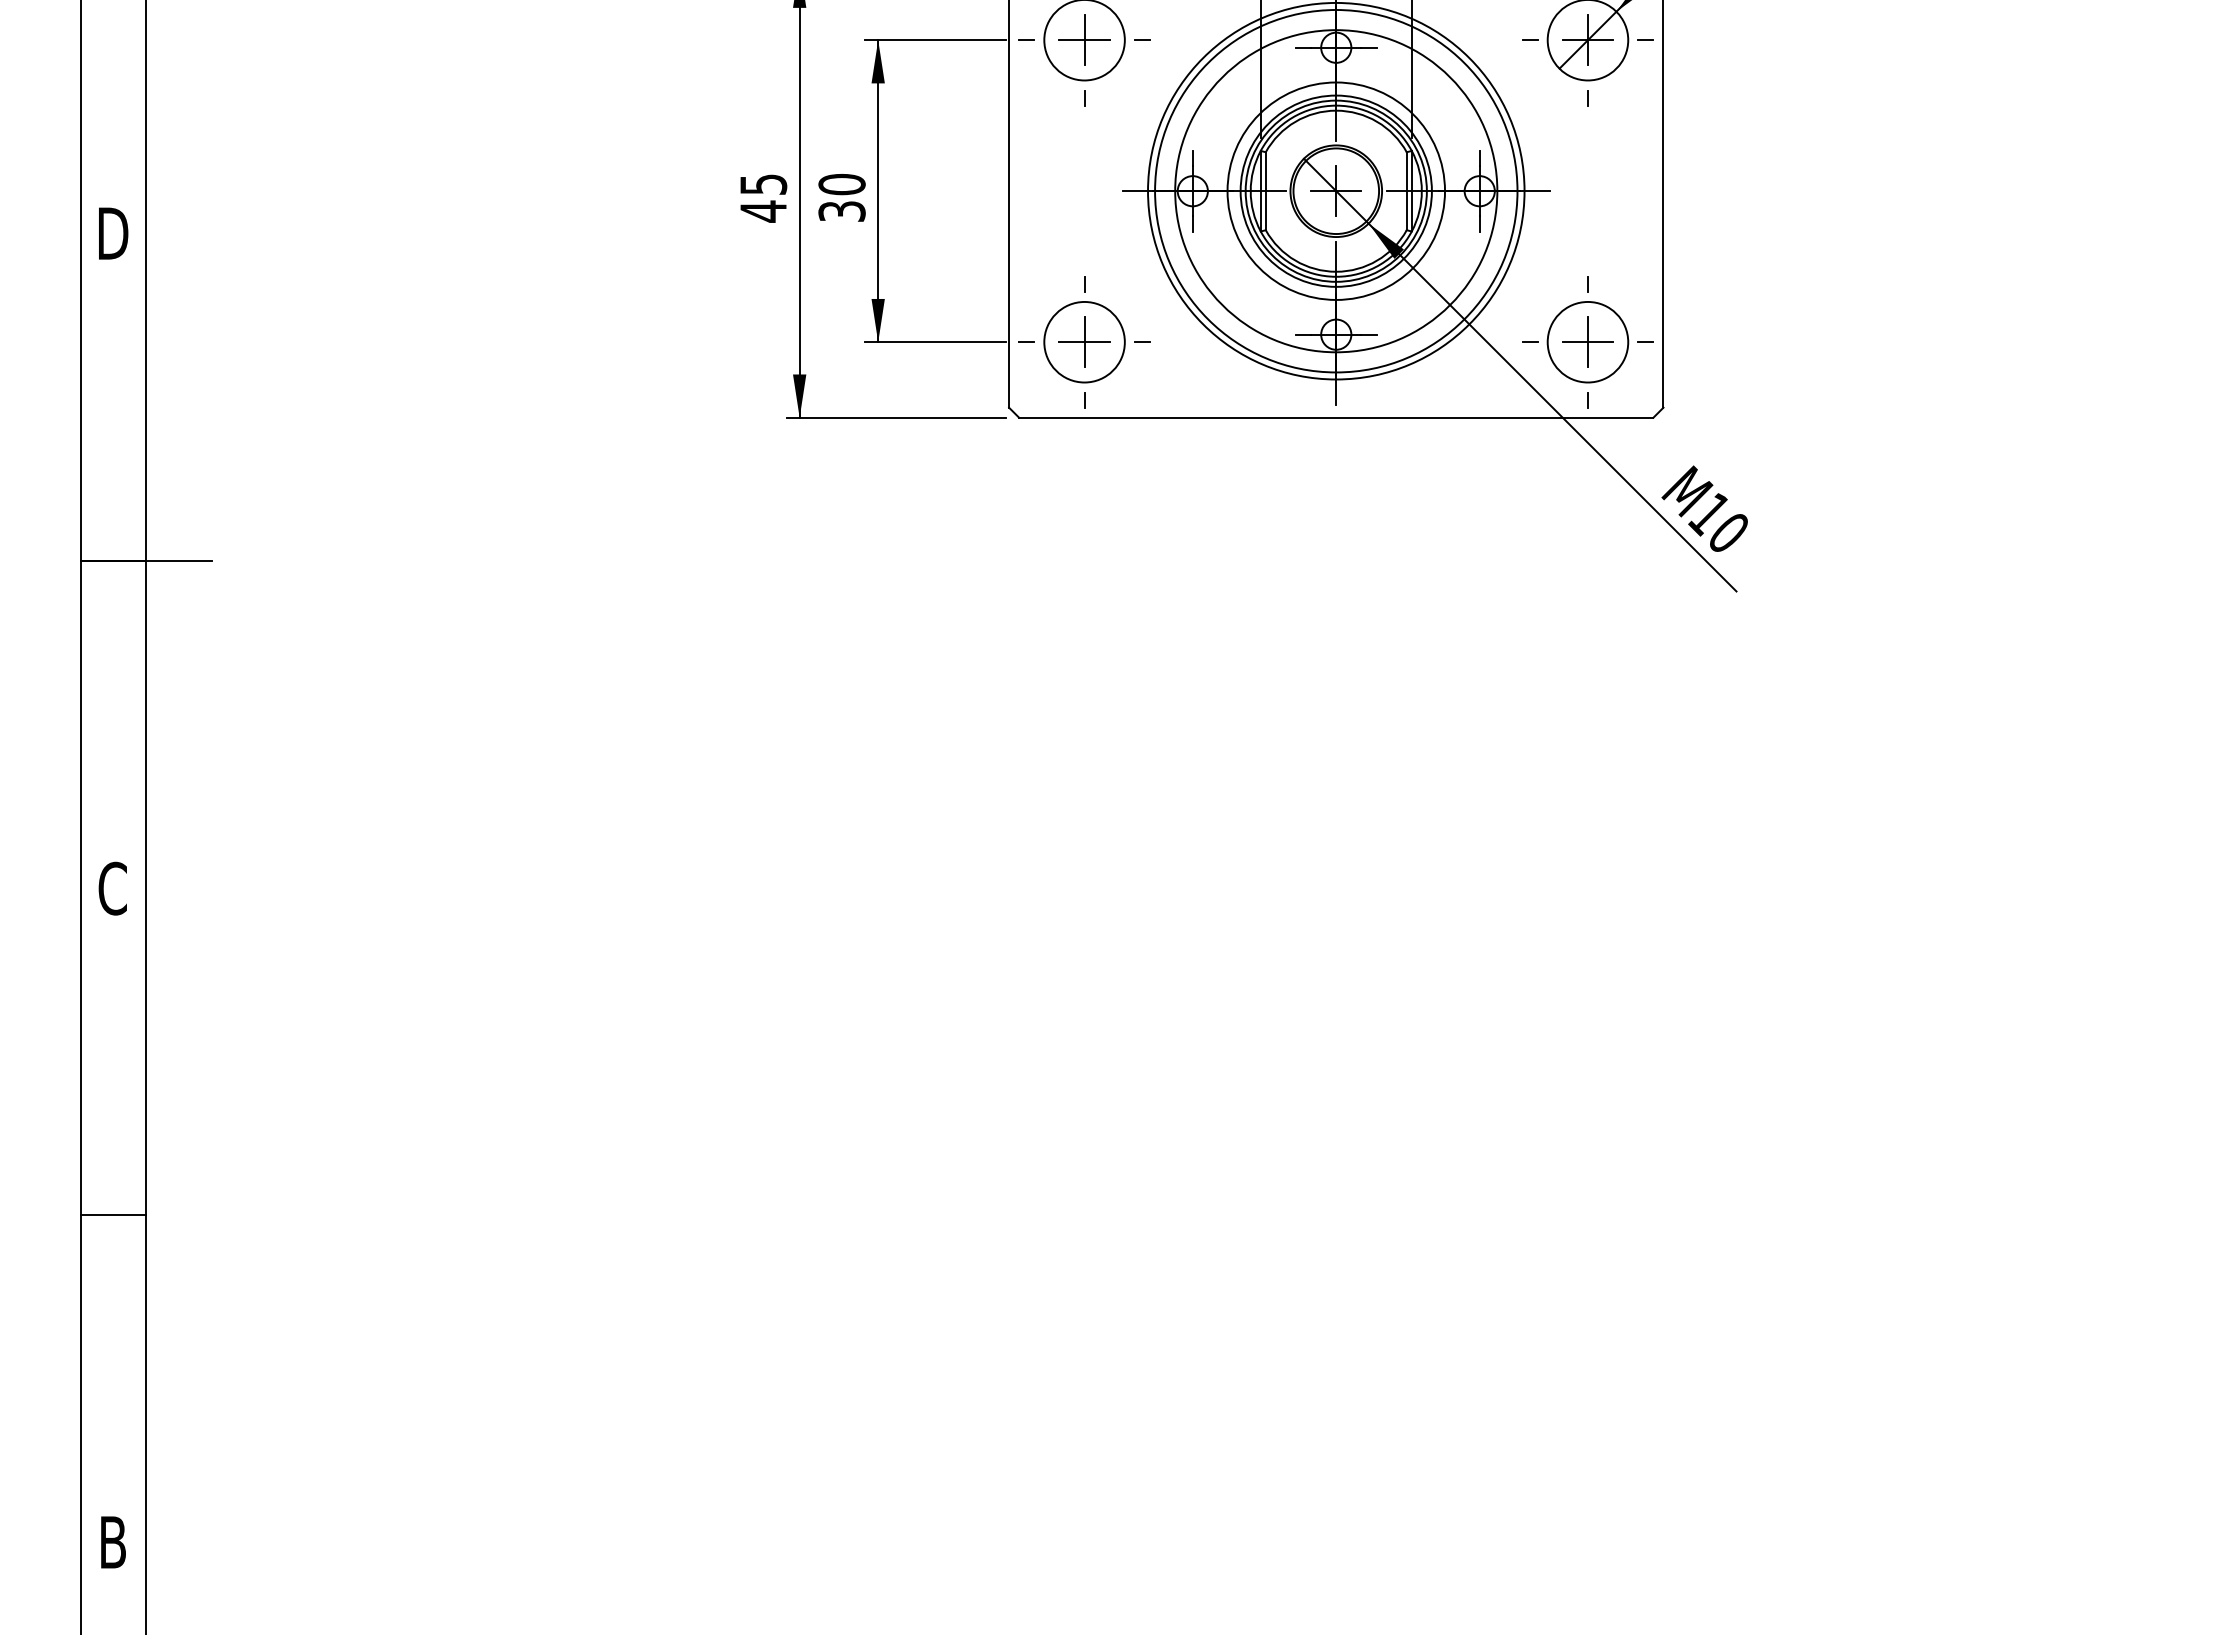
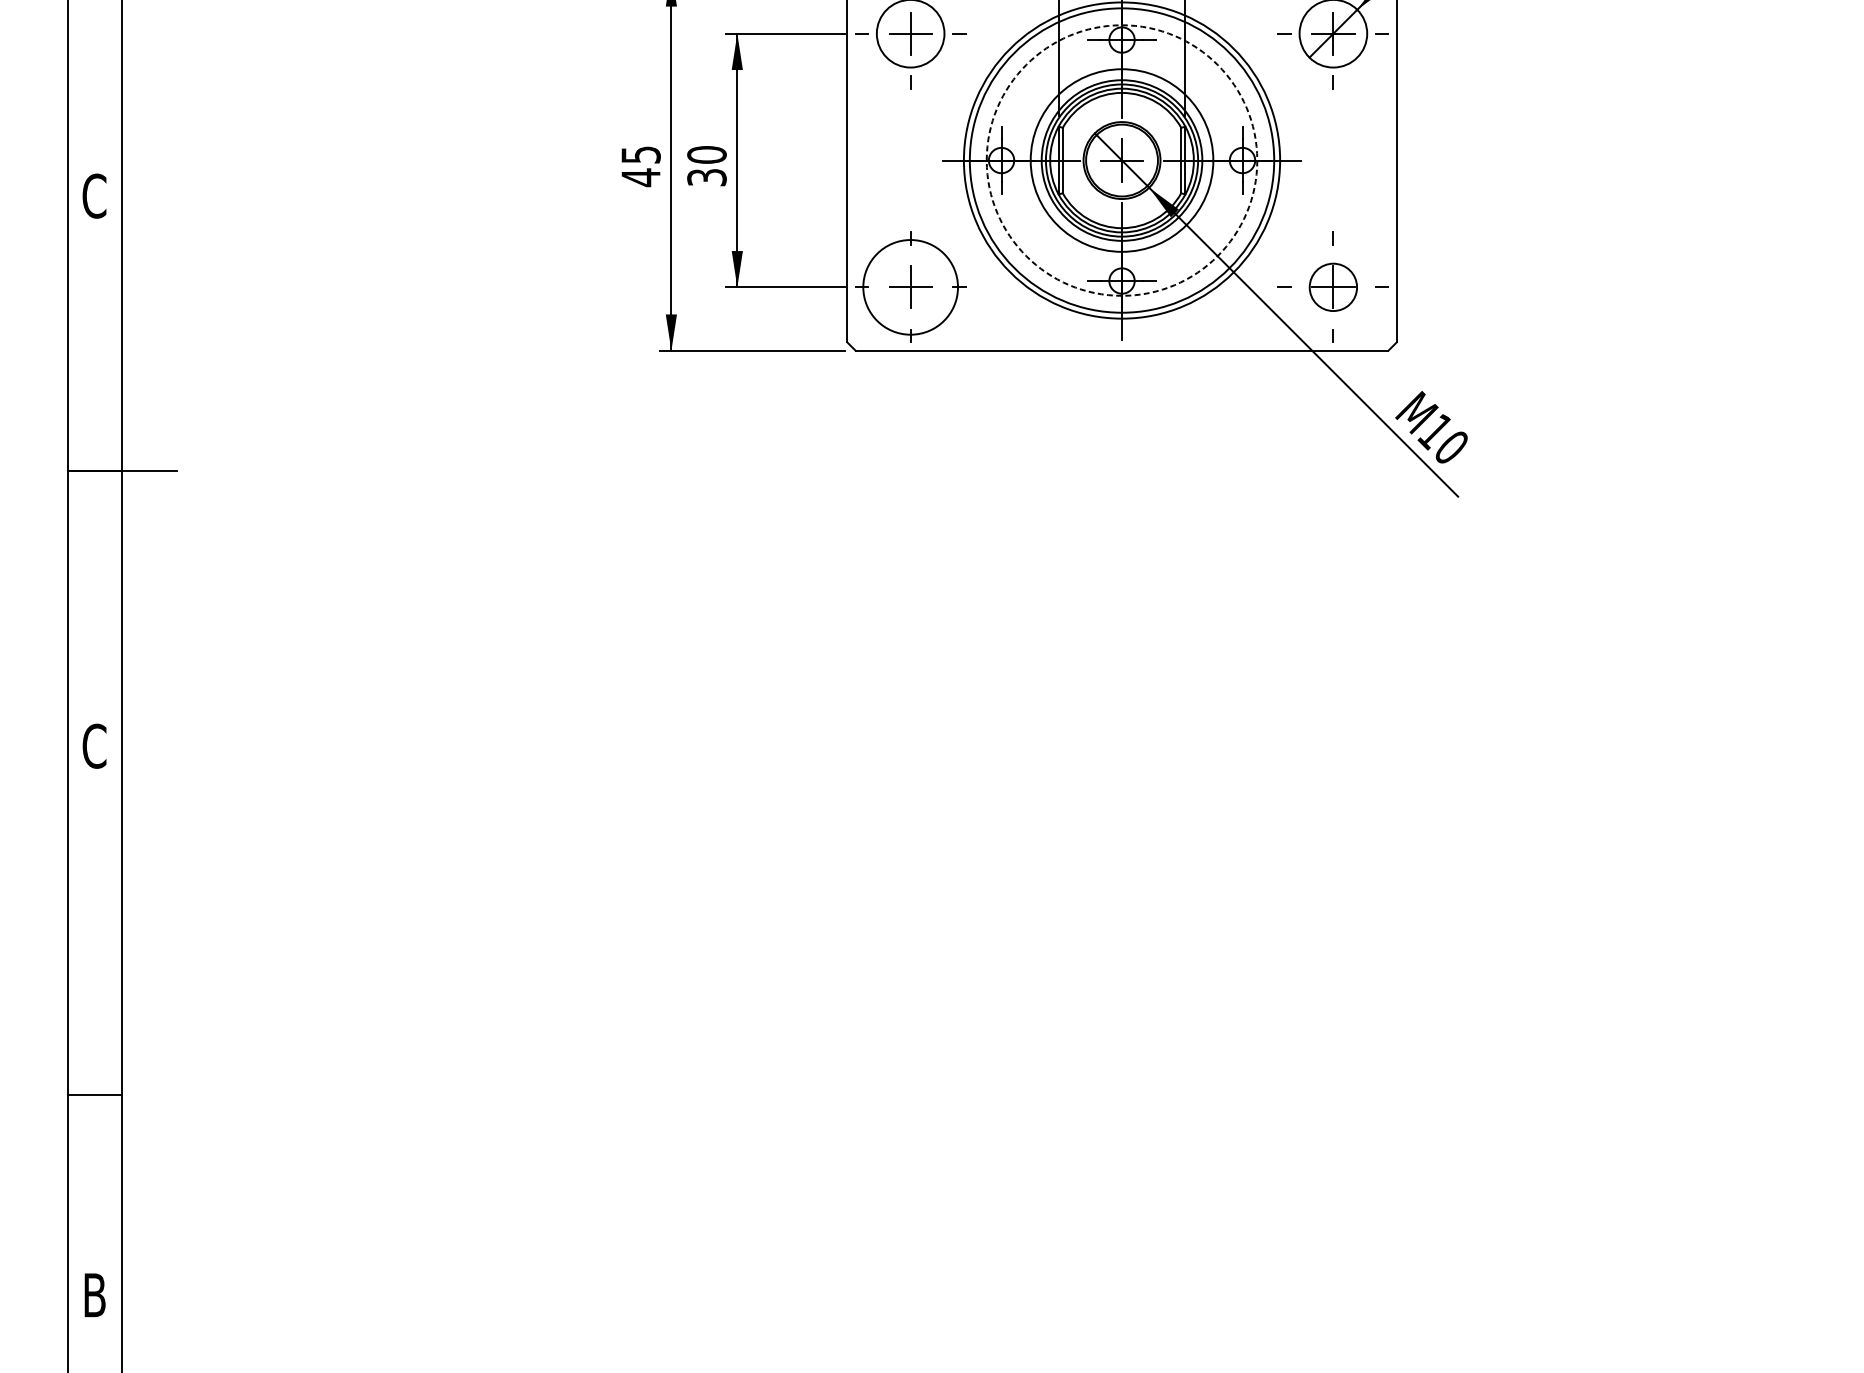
circle: (1336, 191) -> (1122, 160), solid -> dashed
text: (113, 233) -> (95, 196), D -> C
circle: (1084, 341) -> (910, 286), size x1.4
circle: (1587, 341) -> (1333, 286), size x0.7
line: (113, 1215) -> (95, 1095), moved

